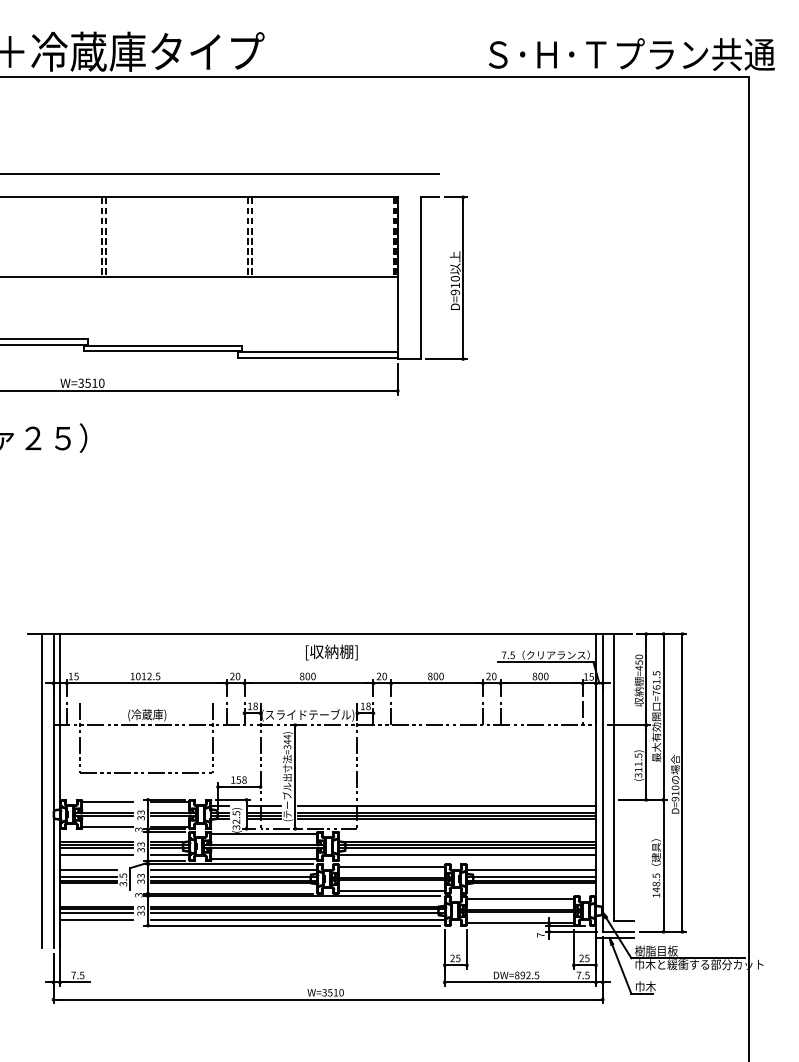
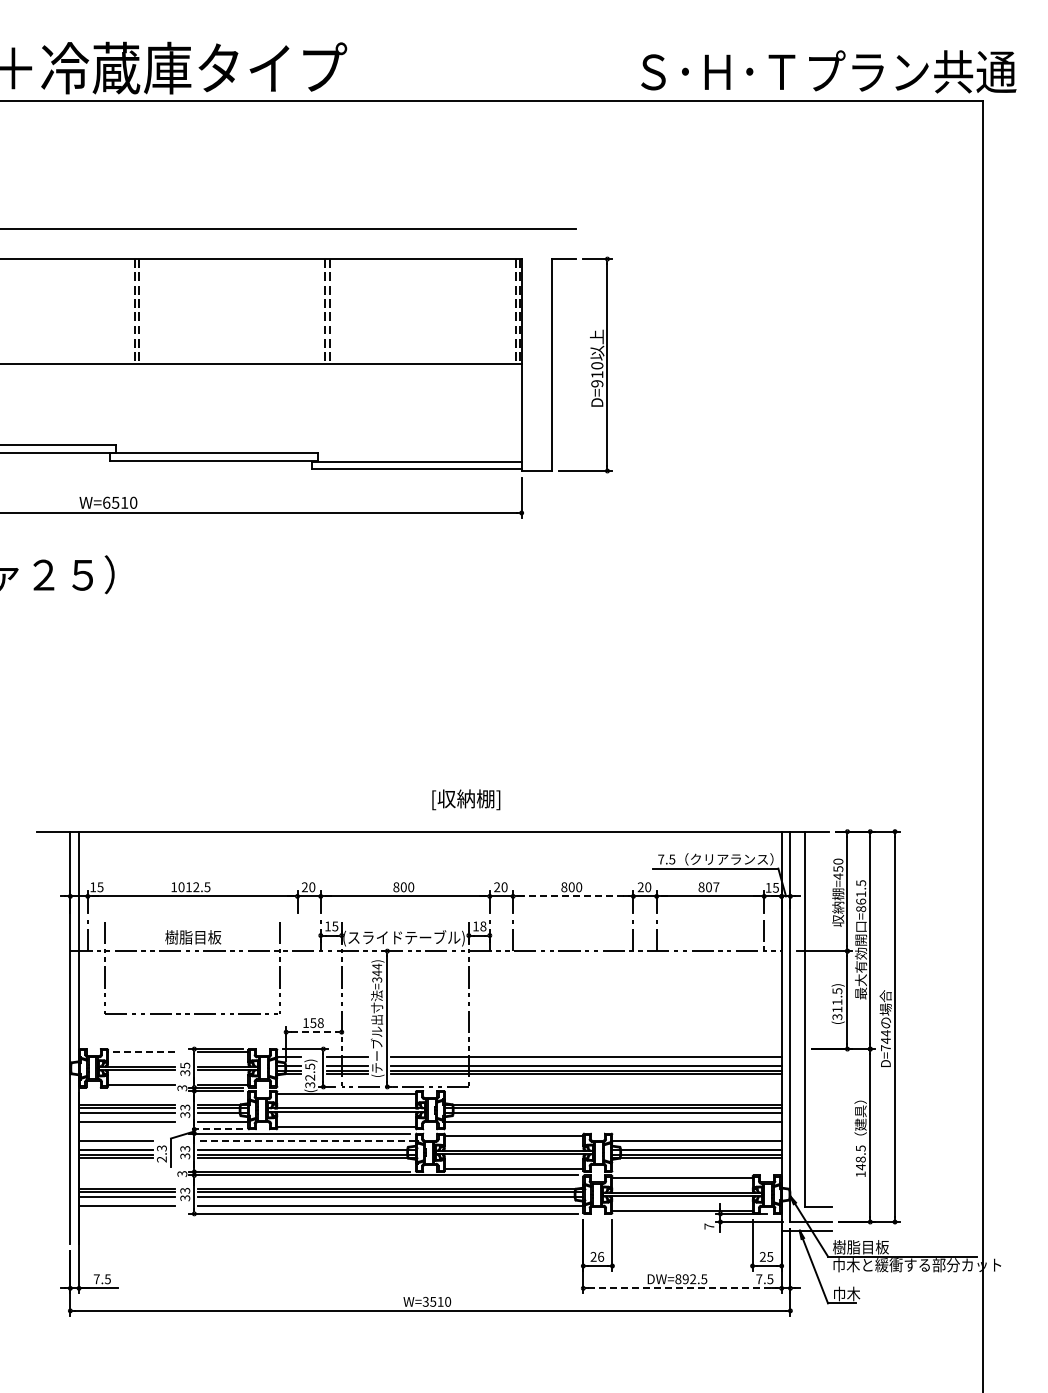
text: (81, 383) -> (106, 502), W=3510 -> W=6510
text: (332, 652) -> (466, 799), moved
text: (546, 676) -> (716, 887), 800 -> 807
line: (437, 683) -> (573, 896), solid -> dashed
text: (656, 693) -> (861, 909), =761.5 -> =861.5
text: (255, 706) -> (335, 926), 18 -> 15
line: (226, 713) -> (297, 935), removed
text: (147, 715) -> (193, 938), (冷蔵庫) -> 樹脂目板
line: (238, 787) -> (313, 1032), solid -> dashed
line: (42, 791) -> (55, 1037), removed
text: (675, 793) -> (885, 1040), D=910 -> D=744
line: (107, 802) -> (141, 1052), solid -> dashed
text: (140, 812) -> (184, 1065), 33 -> 35
line: (164, 861) -> (215, 1129), solid -> dashed
line: (233, 870) -> (306, 1141), solid -> dashed
text: (123, 879) -> (161, 1153), 3.5 -> 2.3
text: (458, 958) -> (601, 1256), 25 -> 26
line: (521, 982) -> (683, 1288), solid -> dashed

